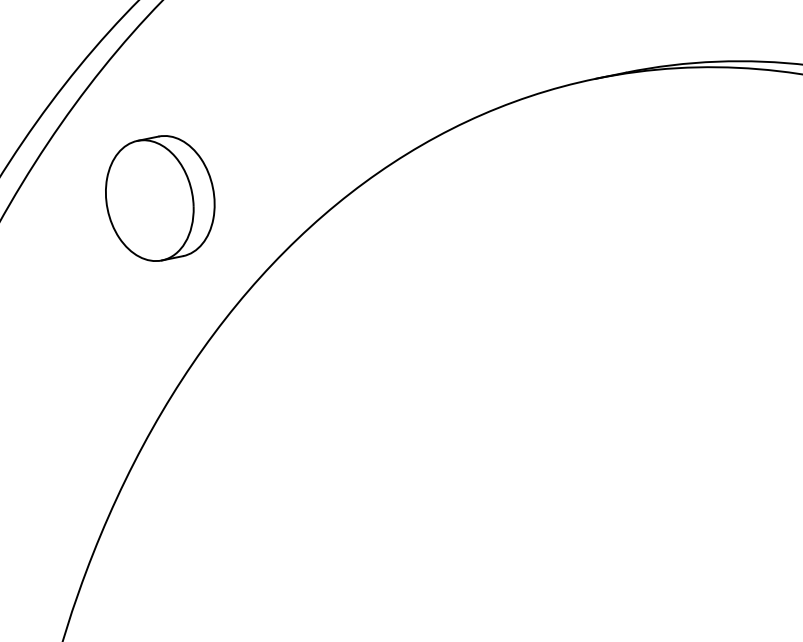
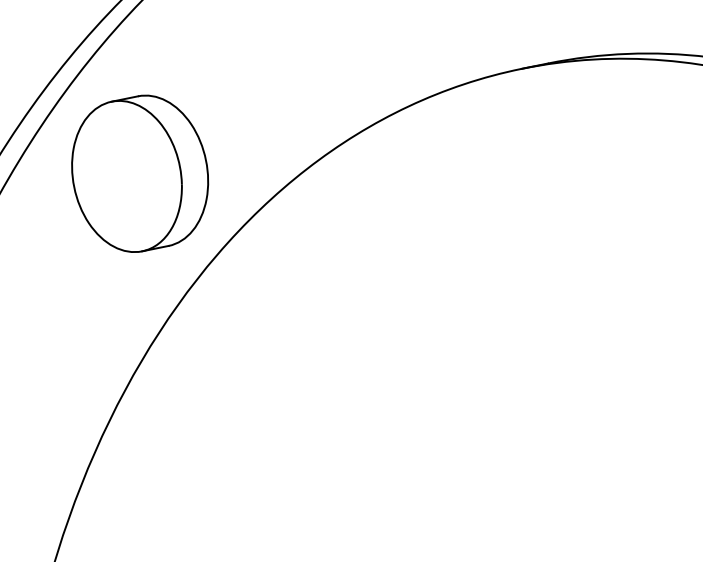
part: (160, 198) -> (140, 173), size x1.43

